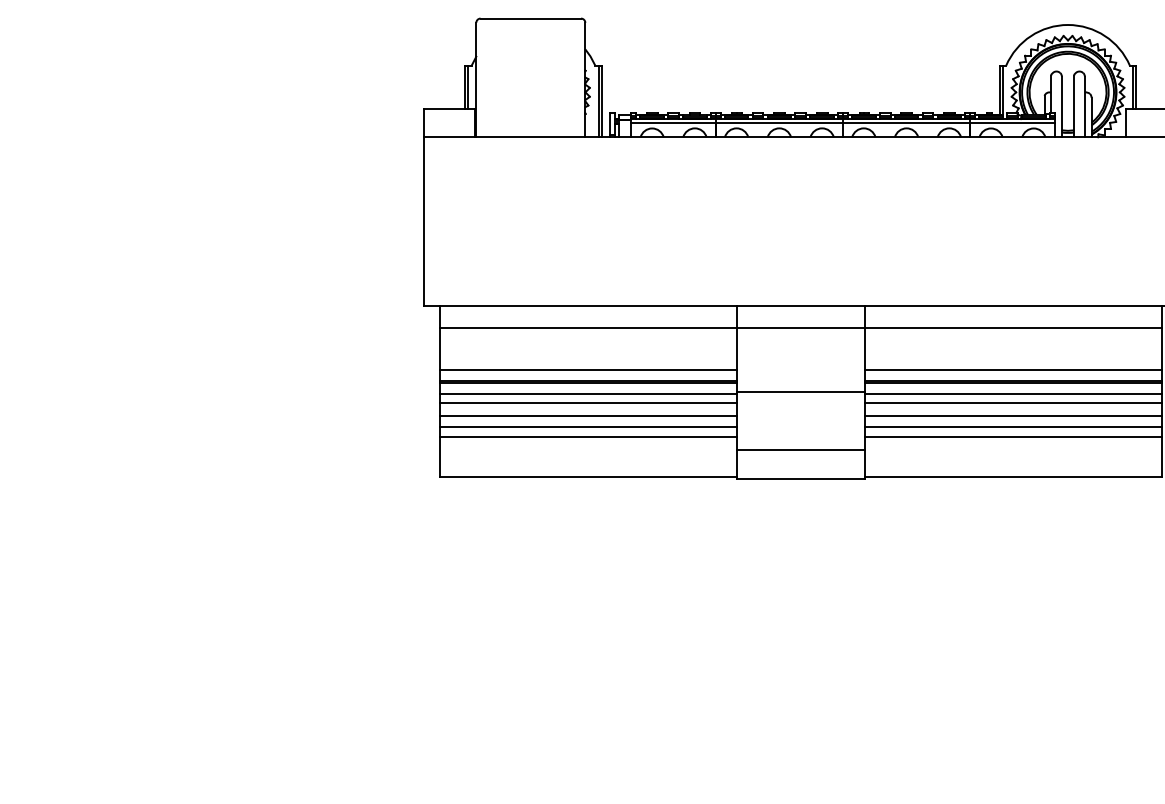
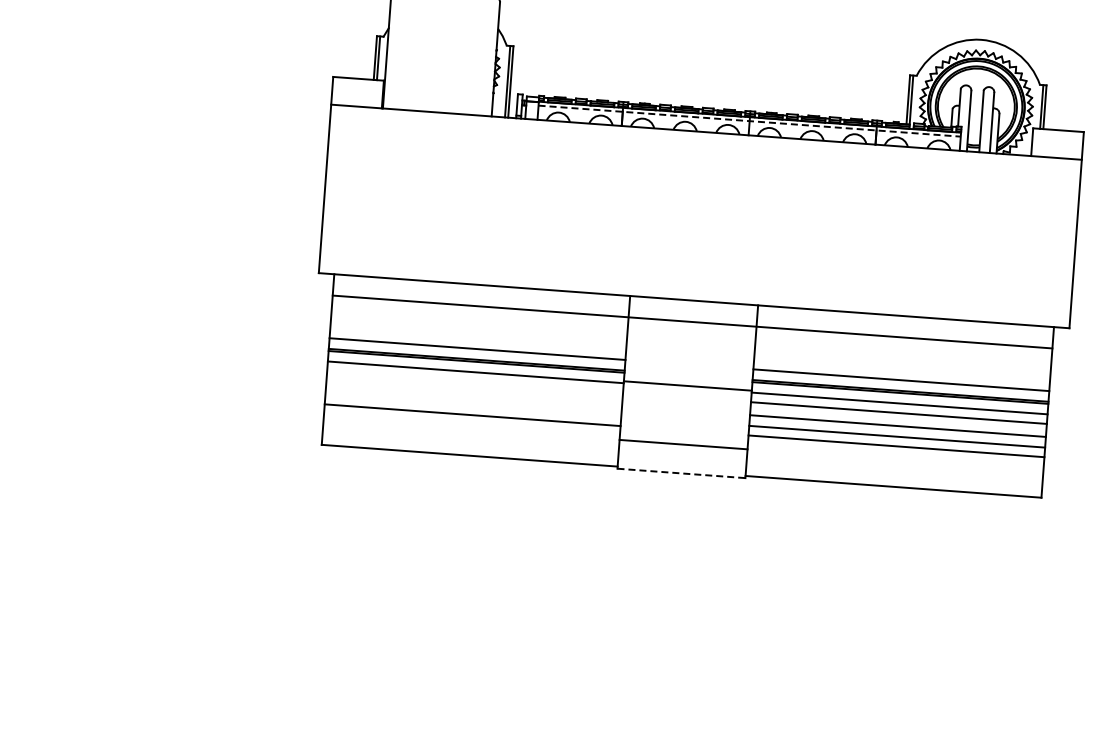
line: (843, 123) -> (750, 121), solid -> dashed
line: (587, 403) -> (474, 382), removed
line: (587, 416) -> (473, 395), removed
line: (587, 426) -> (472, 405), removed
line: (801, 479) -> (682, 473), solid -> dashed

